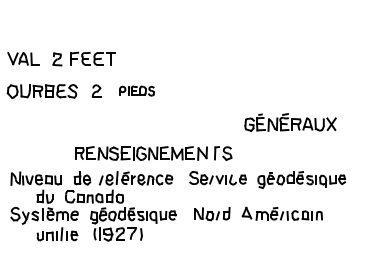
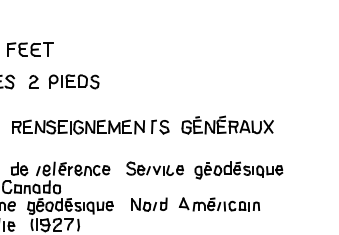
part: (136, 90) -> (73, 81), size x1.43
part: (290, 122) -> (227, 125), moved
part: (153, 153) -> (90, 127), moved

